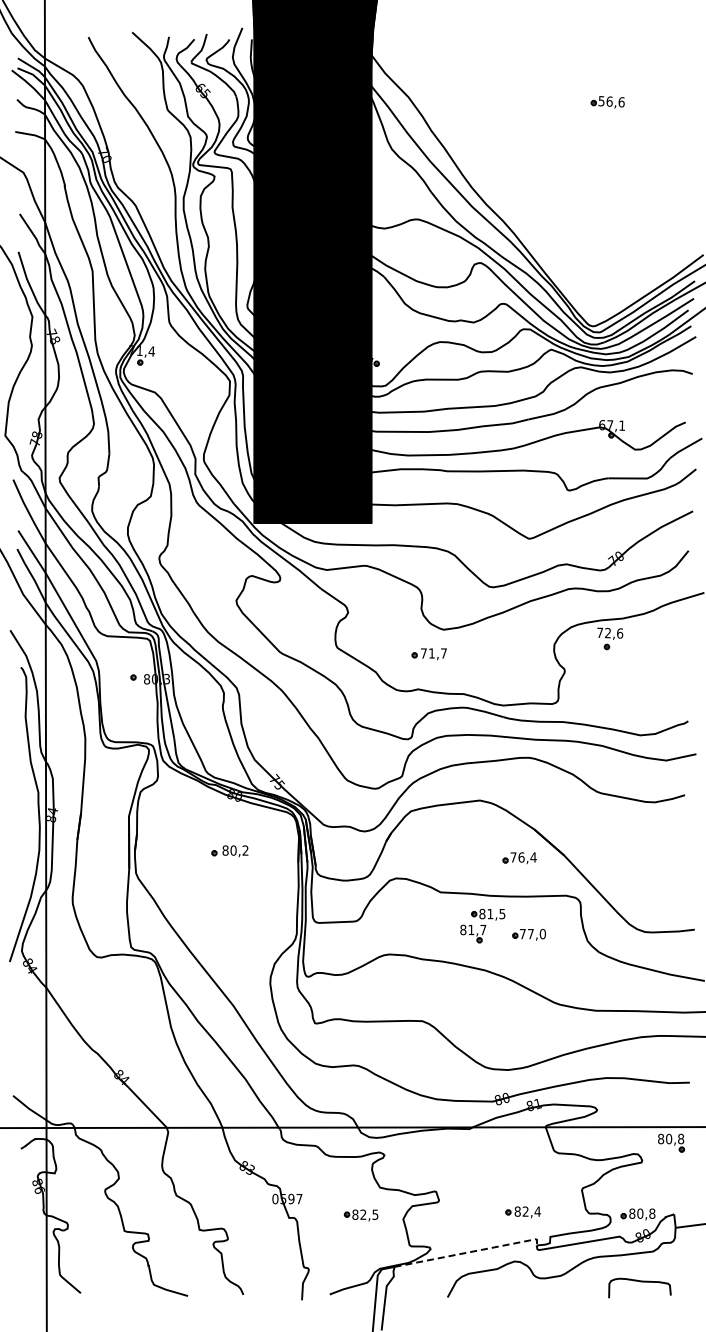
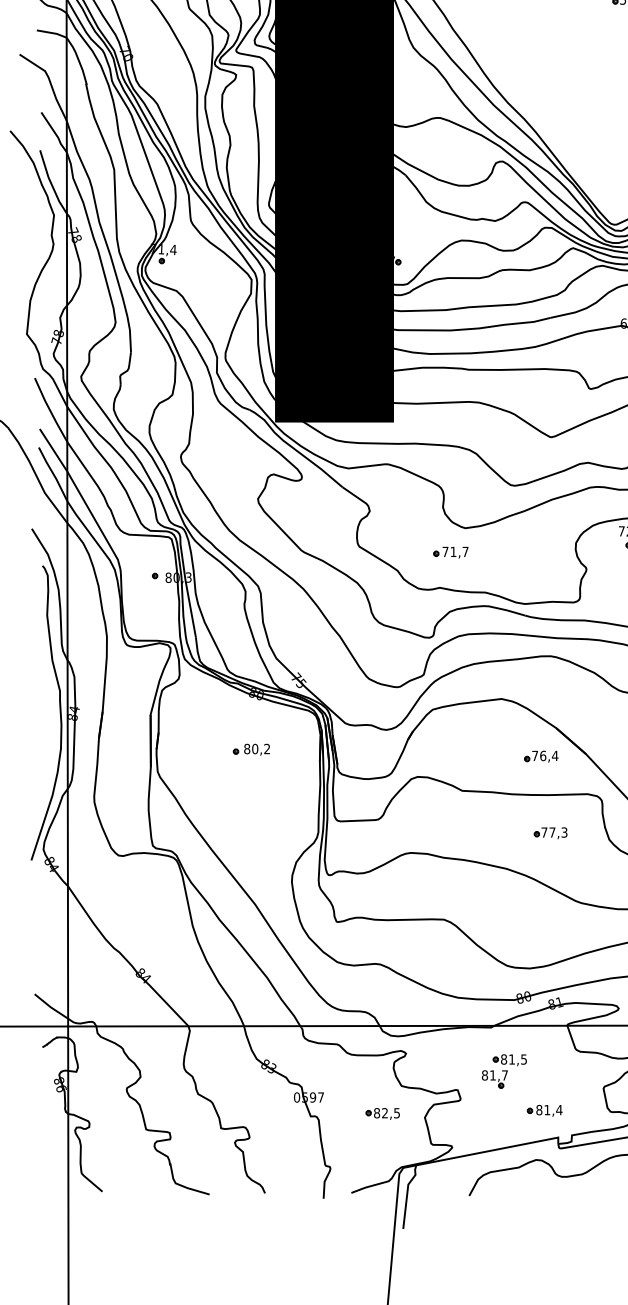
part: (482, 925) -> (504, 1070), moved
text: (542, 934) -> (564, 832), 77,0 -> 77,3
text: (525, 1211) -> (547, 1109), 82,4 -> 81,4
line: (470, 1252) -> (492, 1150), dashed -> solid

